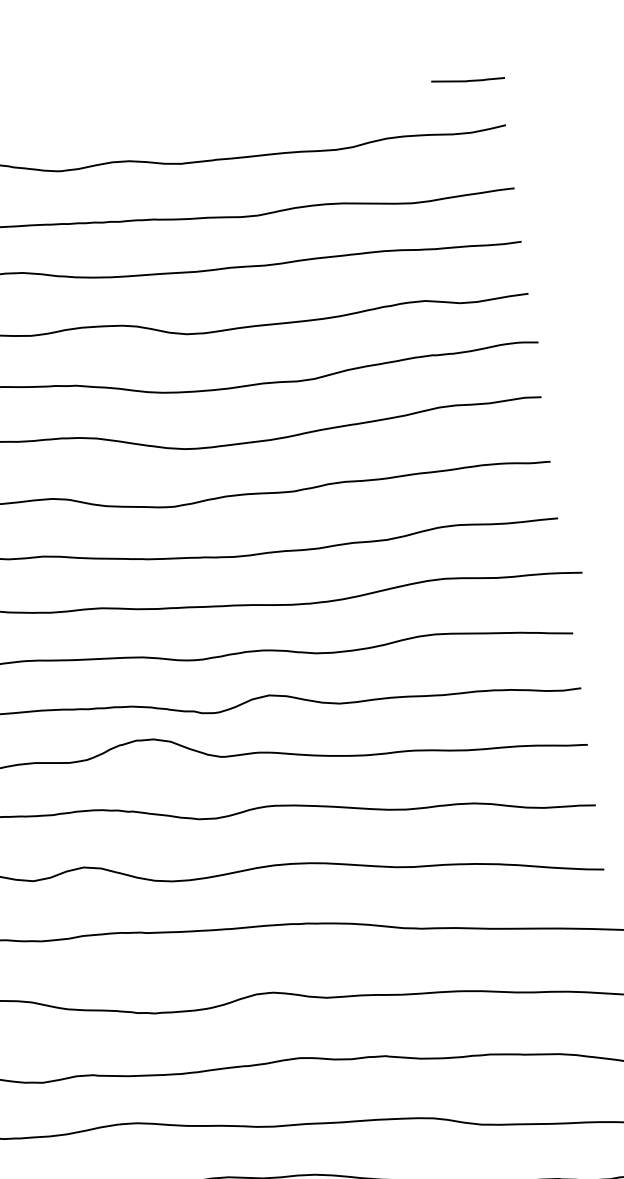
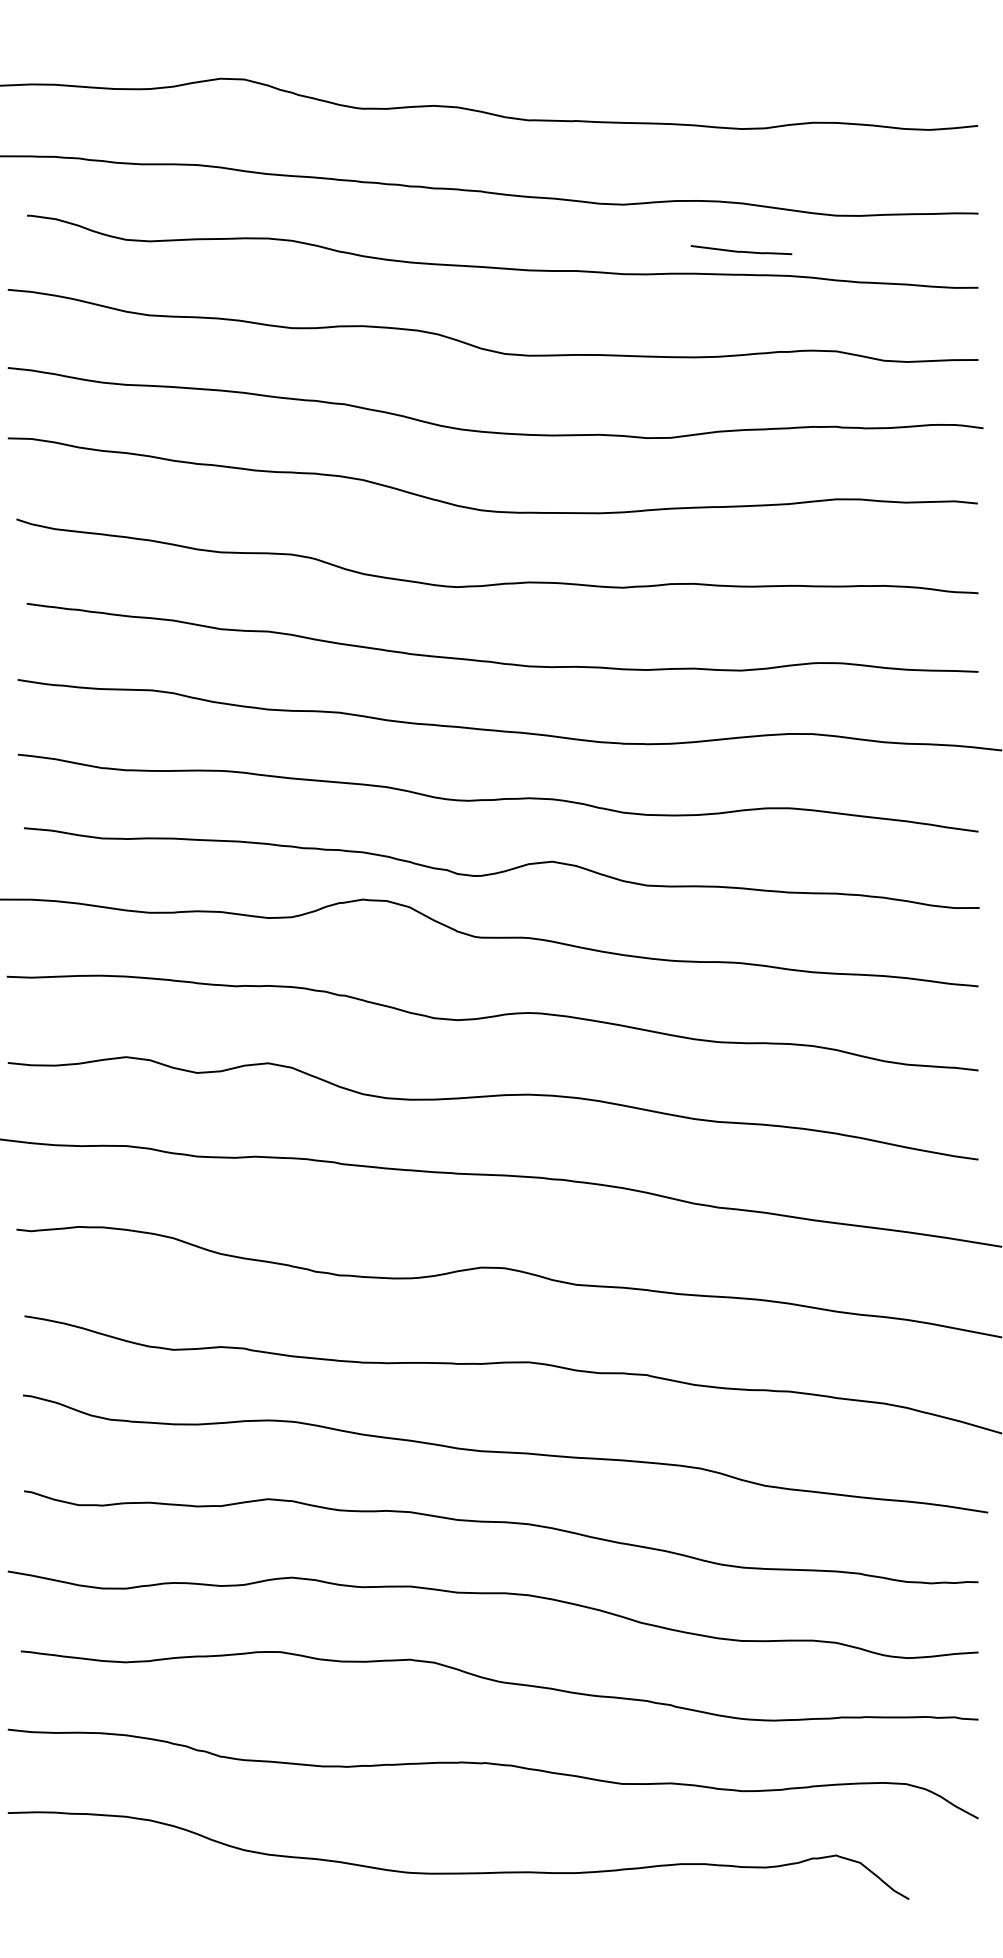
curve: (468, 80) -> (741, 251), moved

